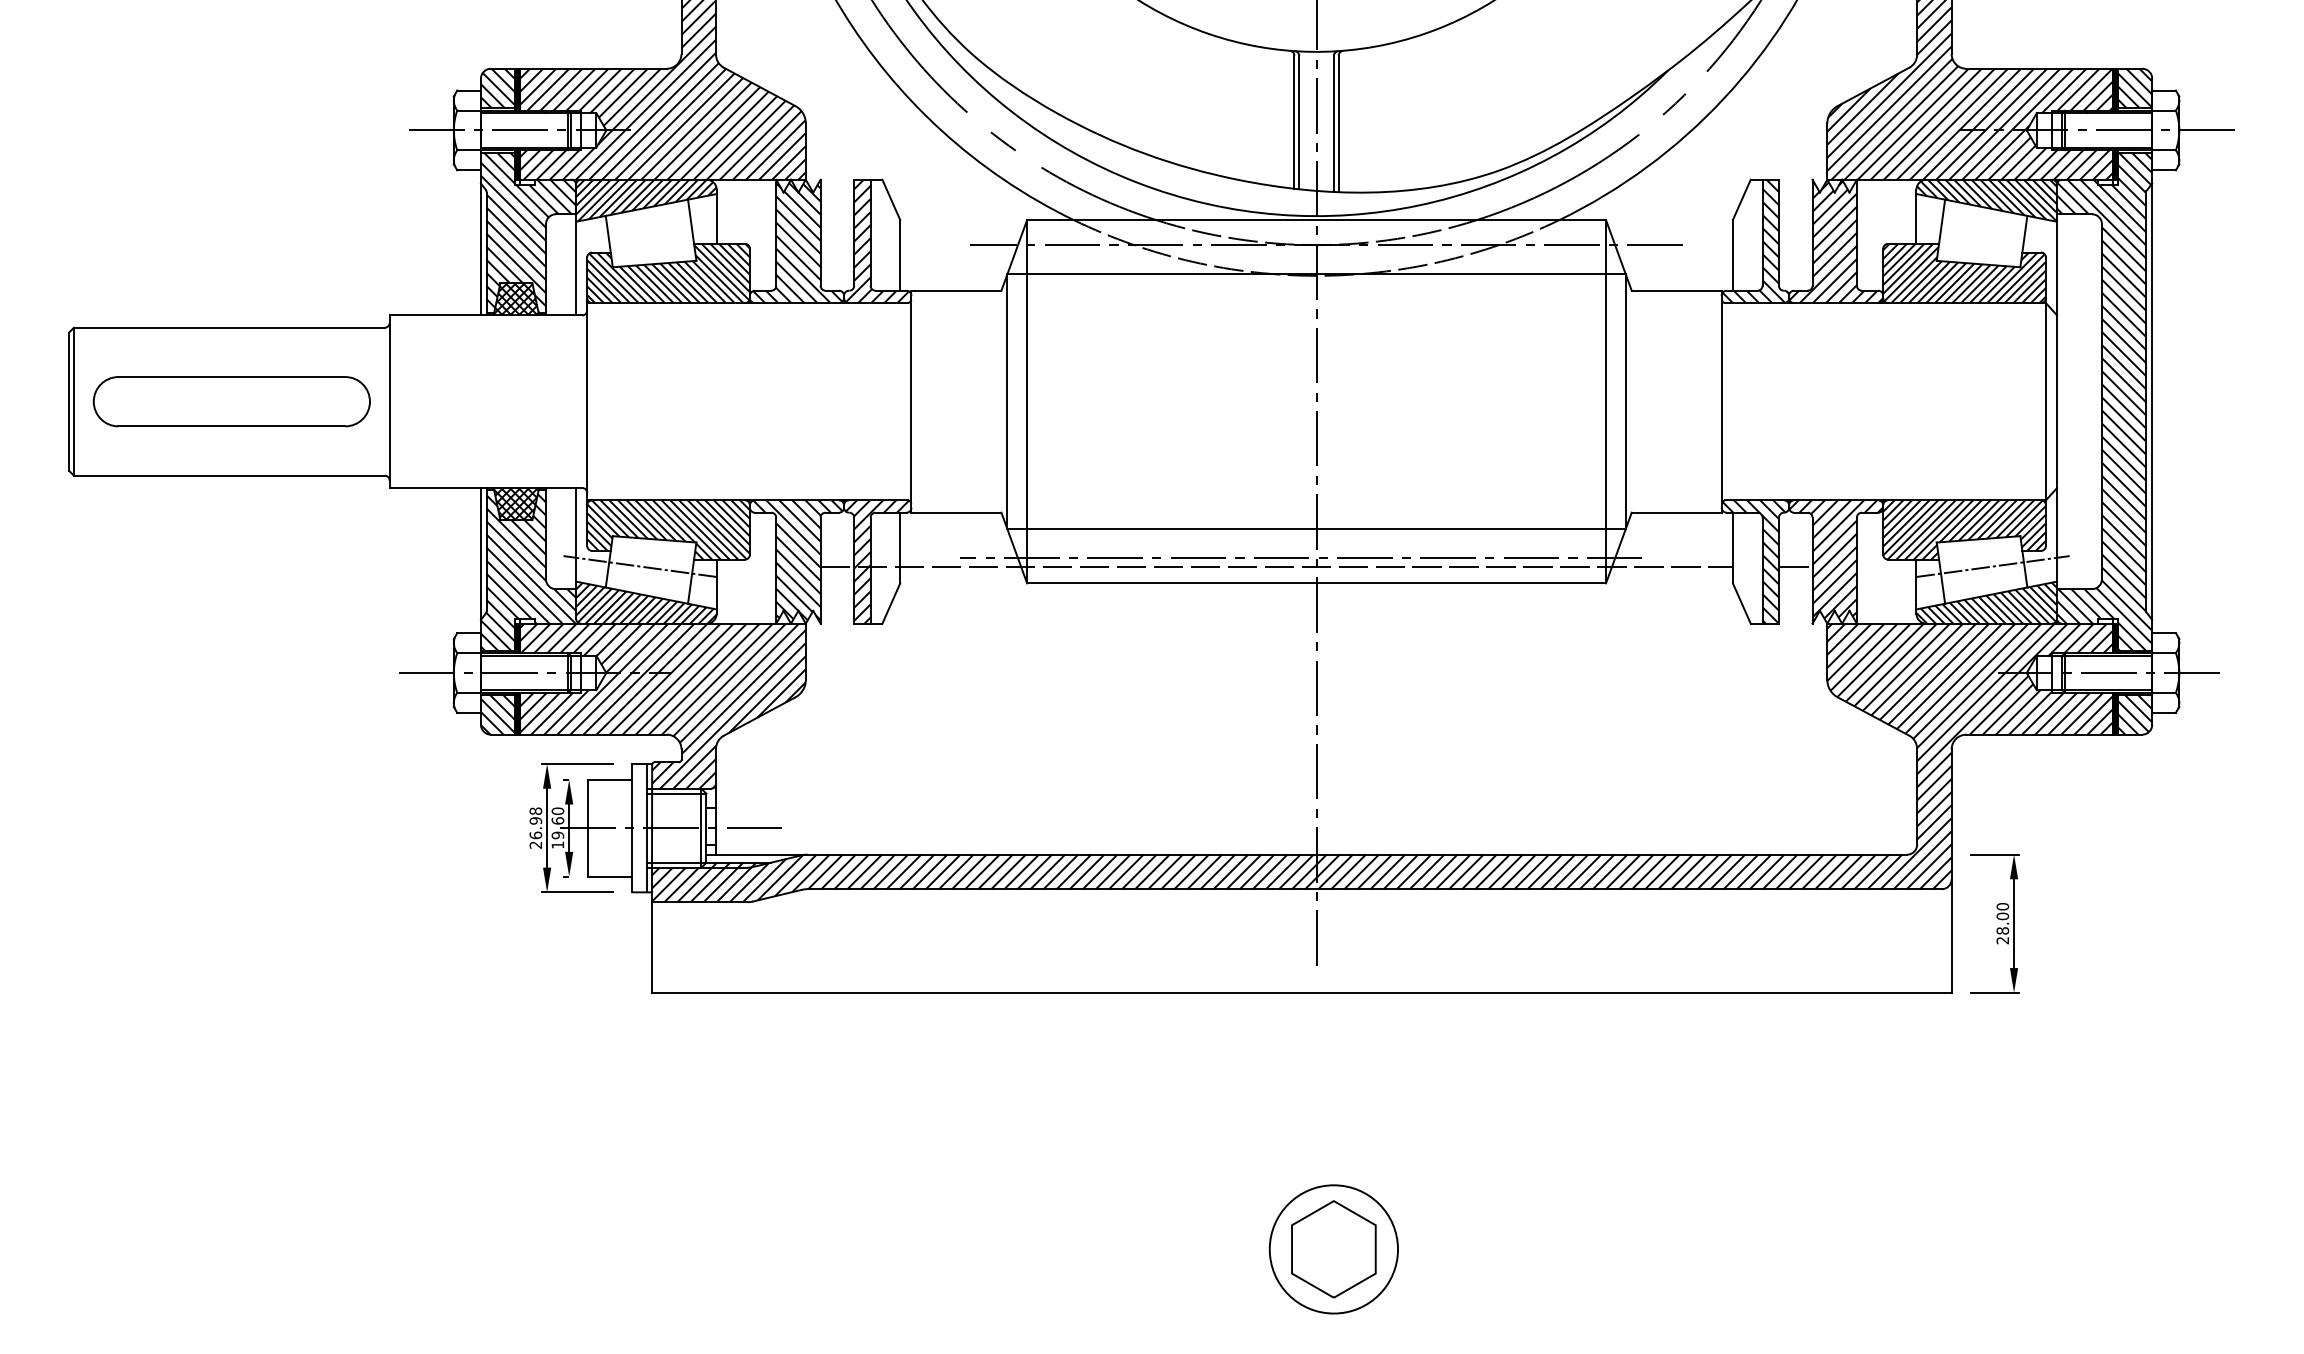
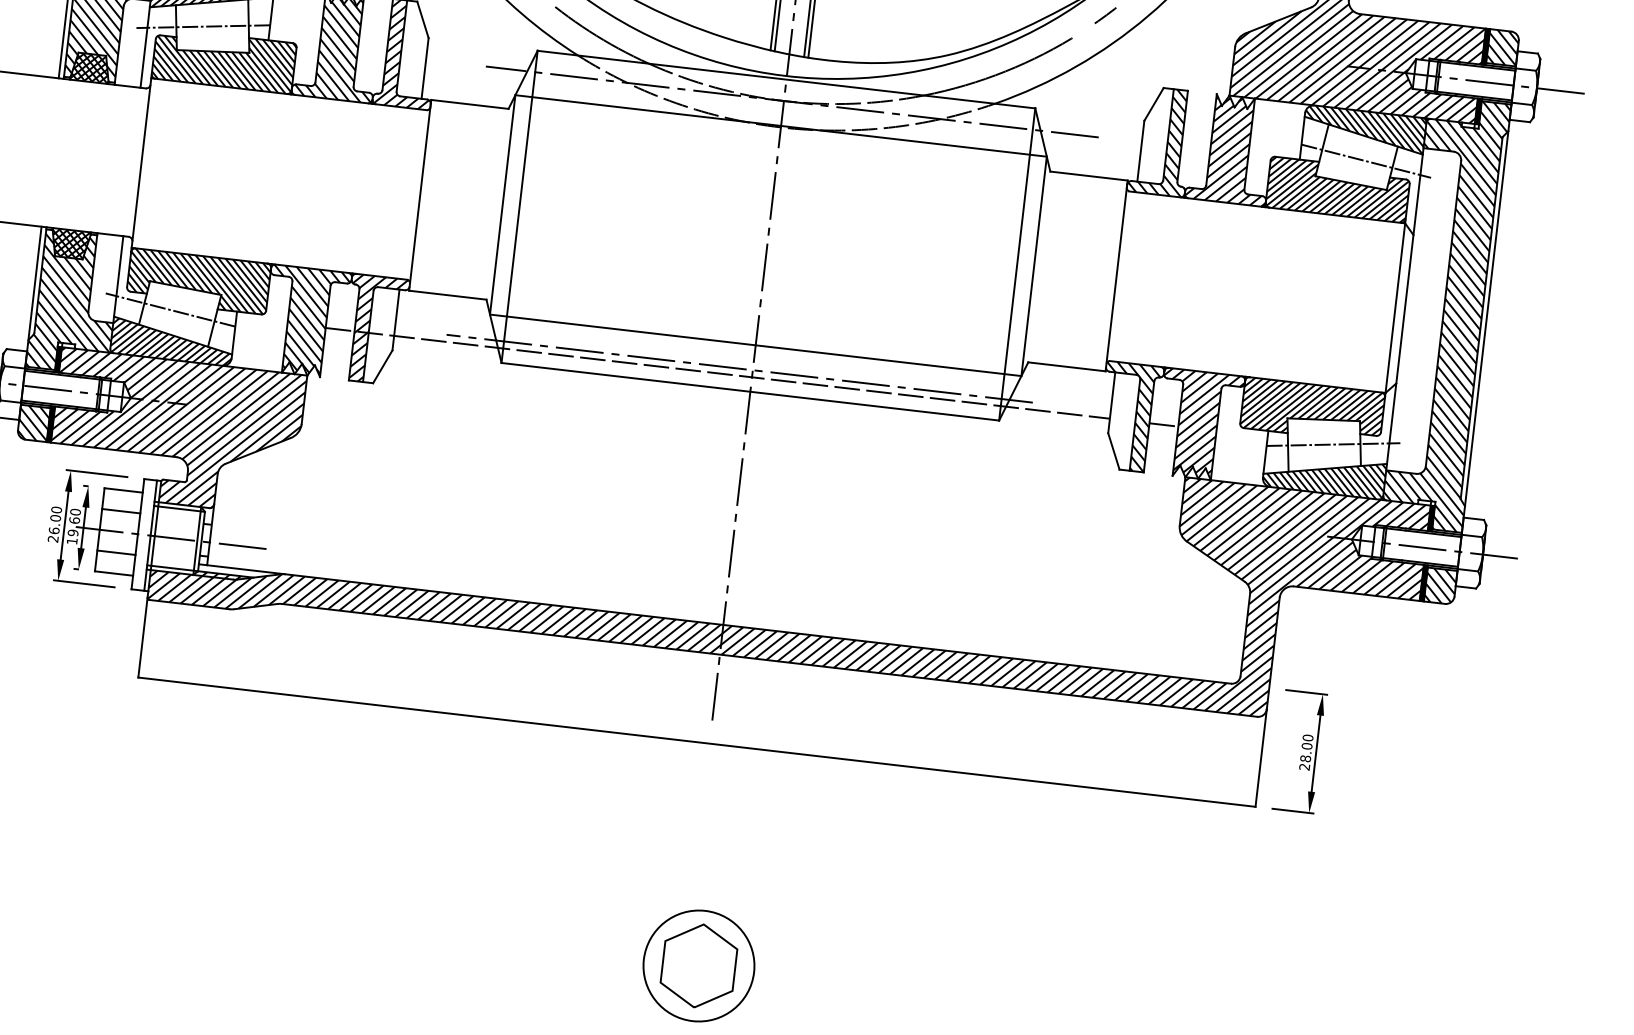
line: (639, 236) -> (202, 26), added
line: (1992, 236) -> (1365, 160), added
line: (610, 804) -> (121, 511), added
text: (535, 815) -> (55, 513), 26.98 -> 26.00
line: (610, 852) -> (116, 552), added

